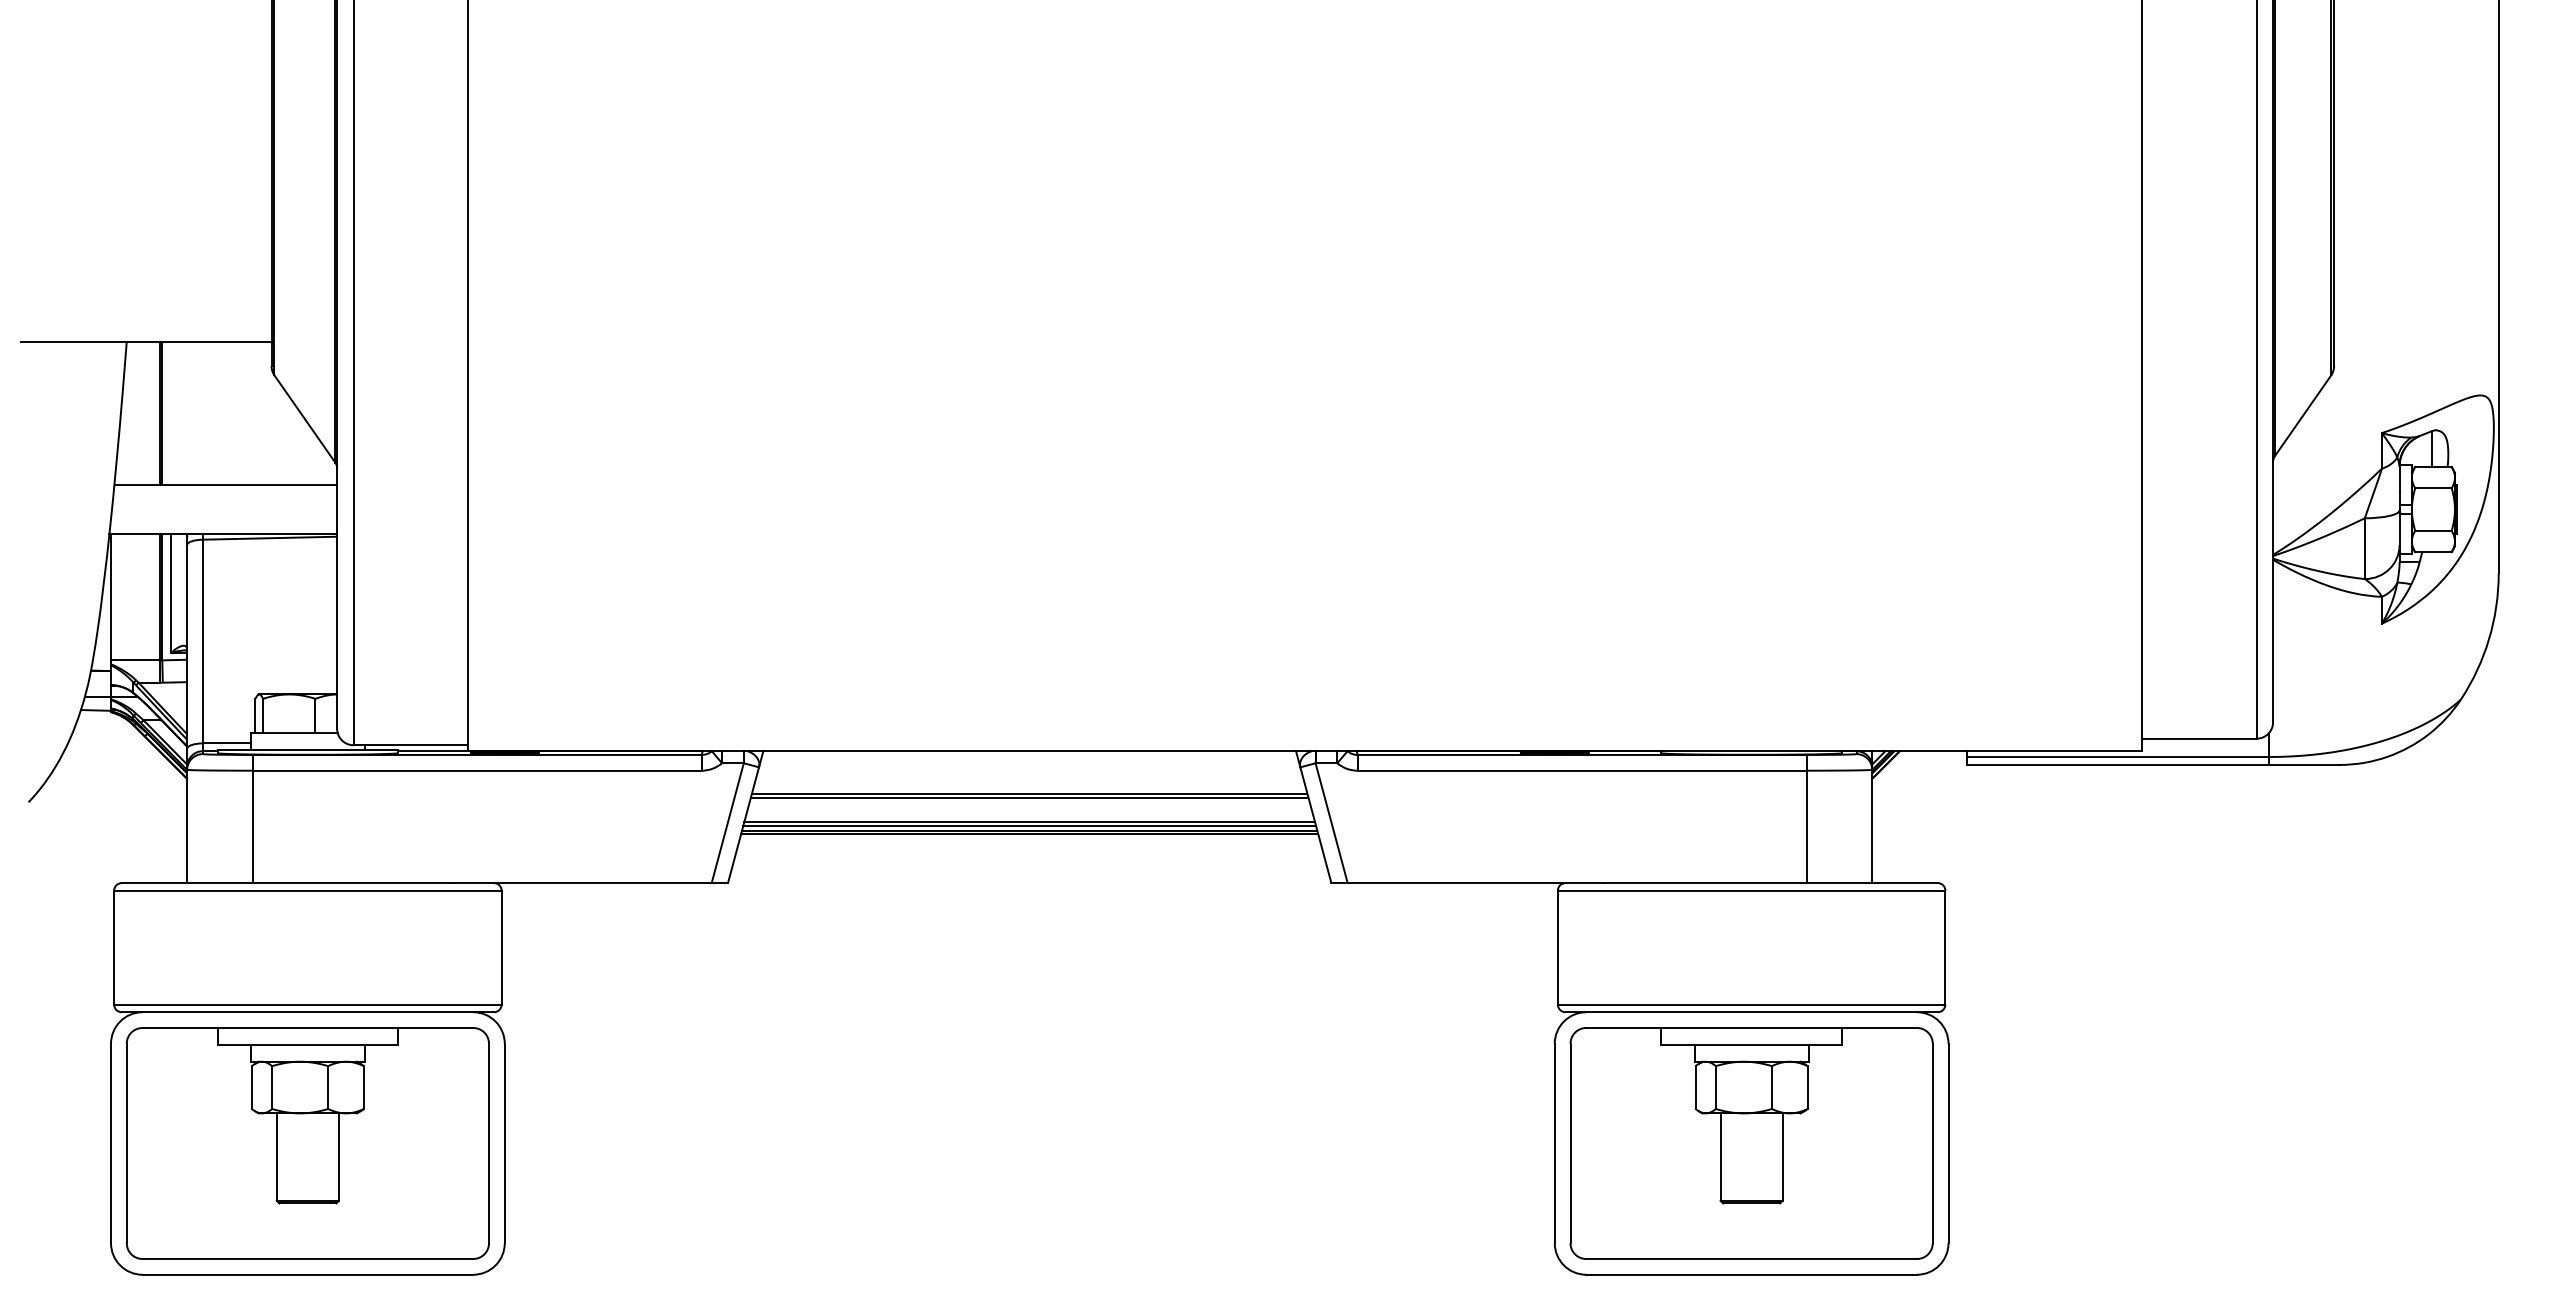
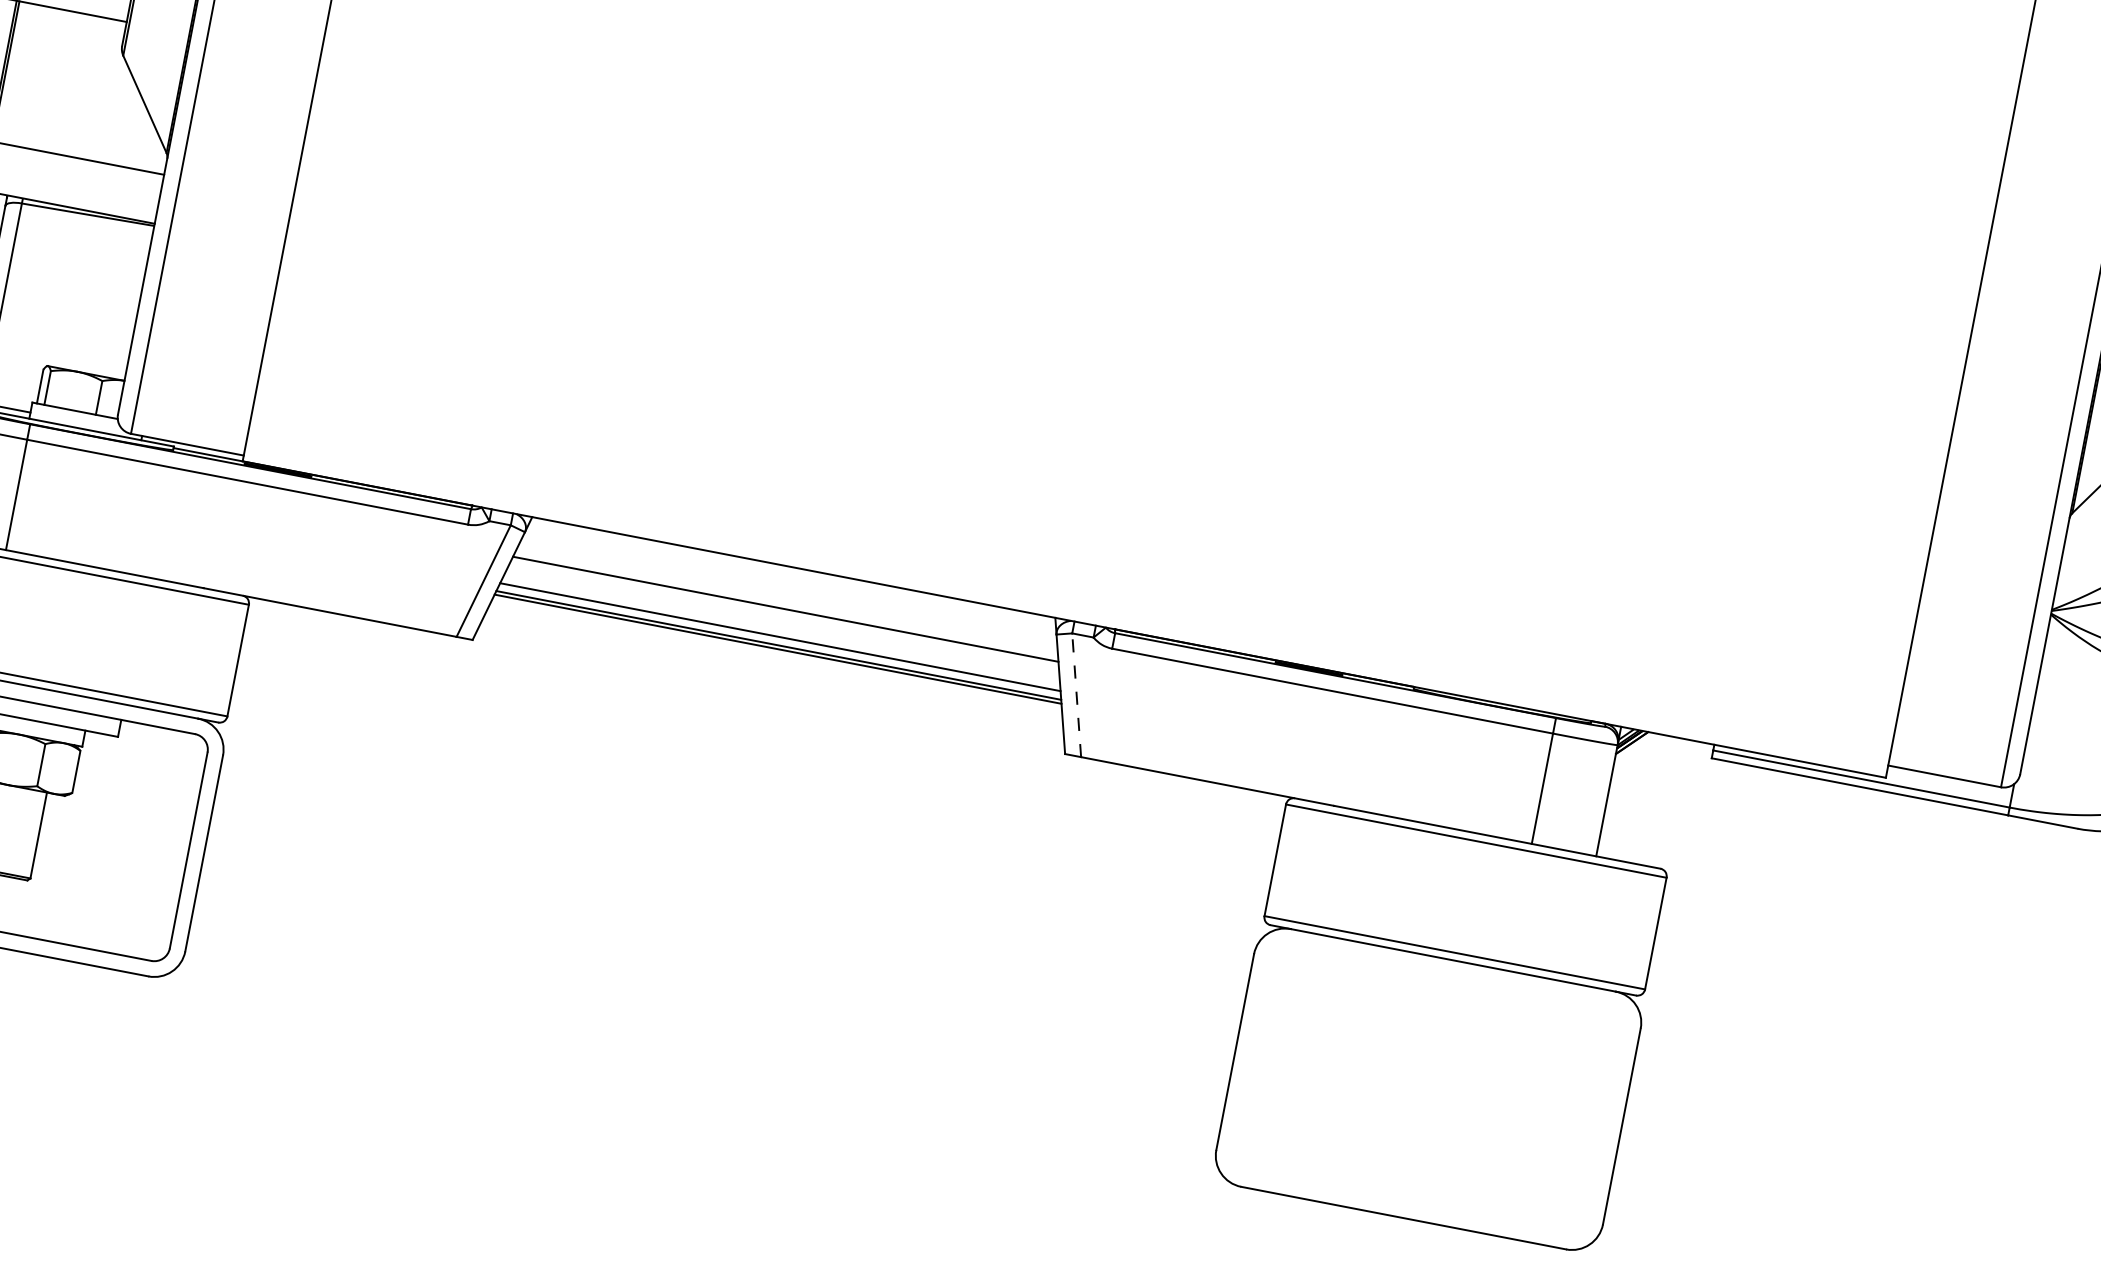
line: (1029, 797) -> (784, 612), removed
line: (1331, 822) -> (1076, 694), solid -> dashed
line: (1029, 825) -> (779, 640), removed
part: (1751, 1143) -> (1428, 1089), removed

